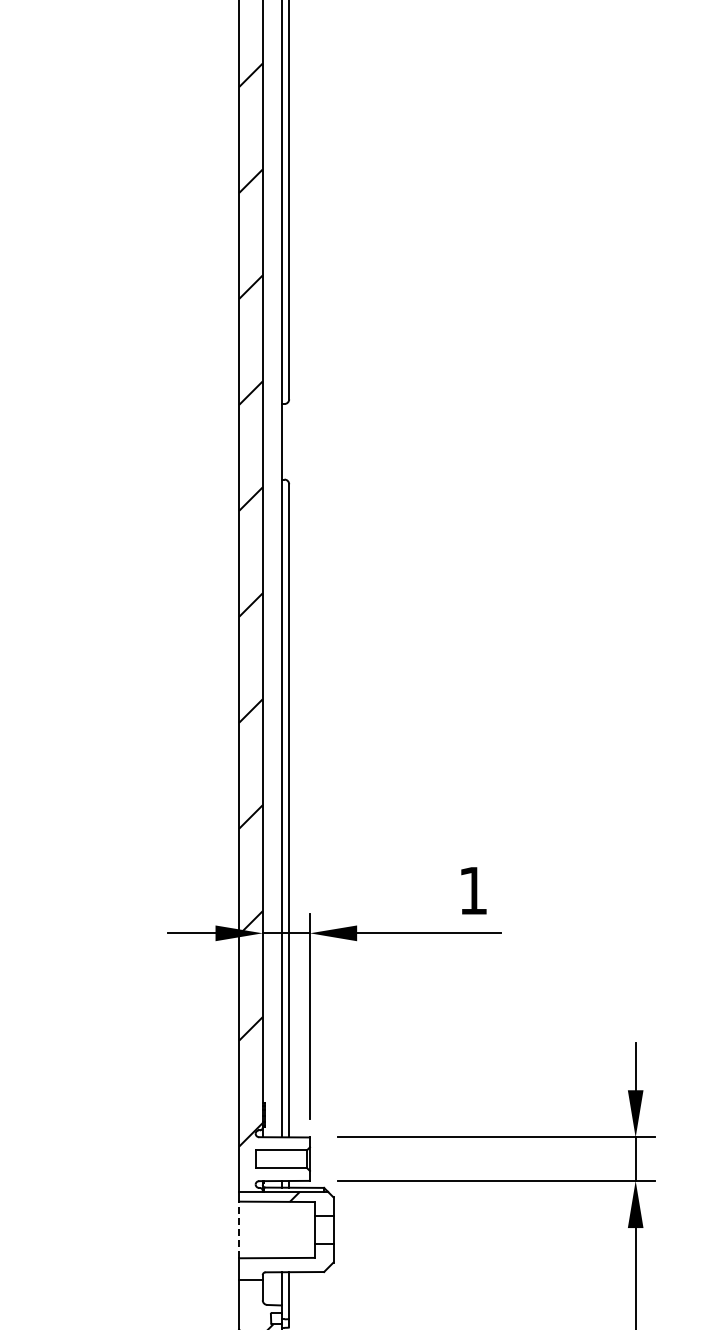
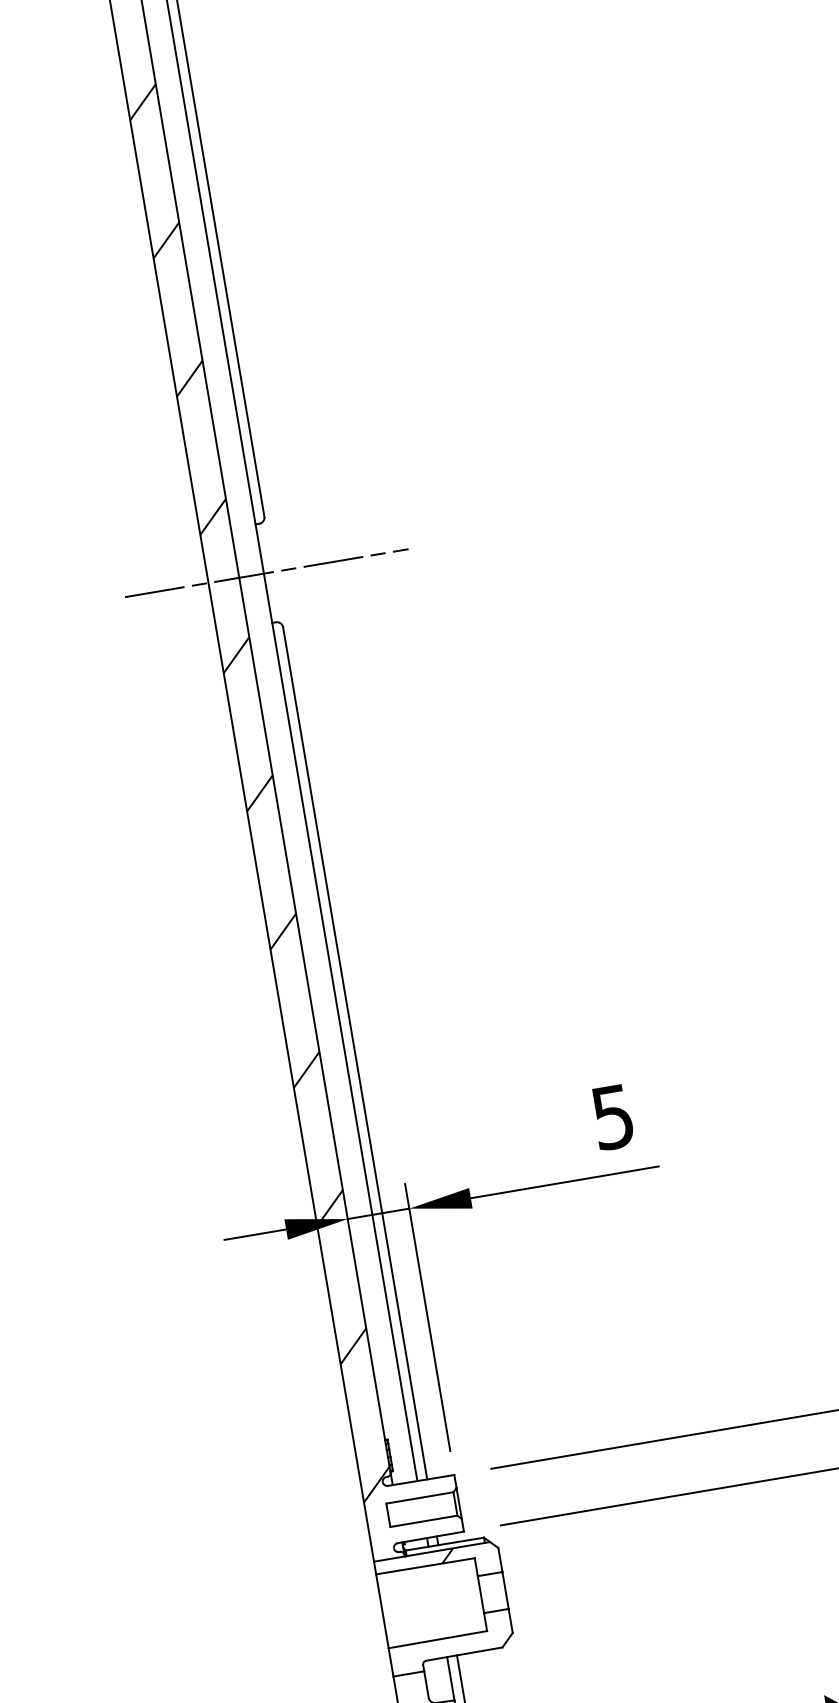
line: (283, 441) -> (266, 572), added
text: (472, 891) -> (612, 1118), 1 -> 5
line: (239, 1229) -> (382, 1610), dashed -> solid

